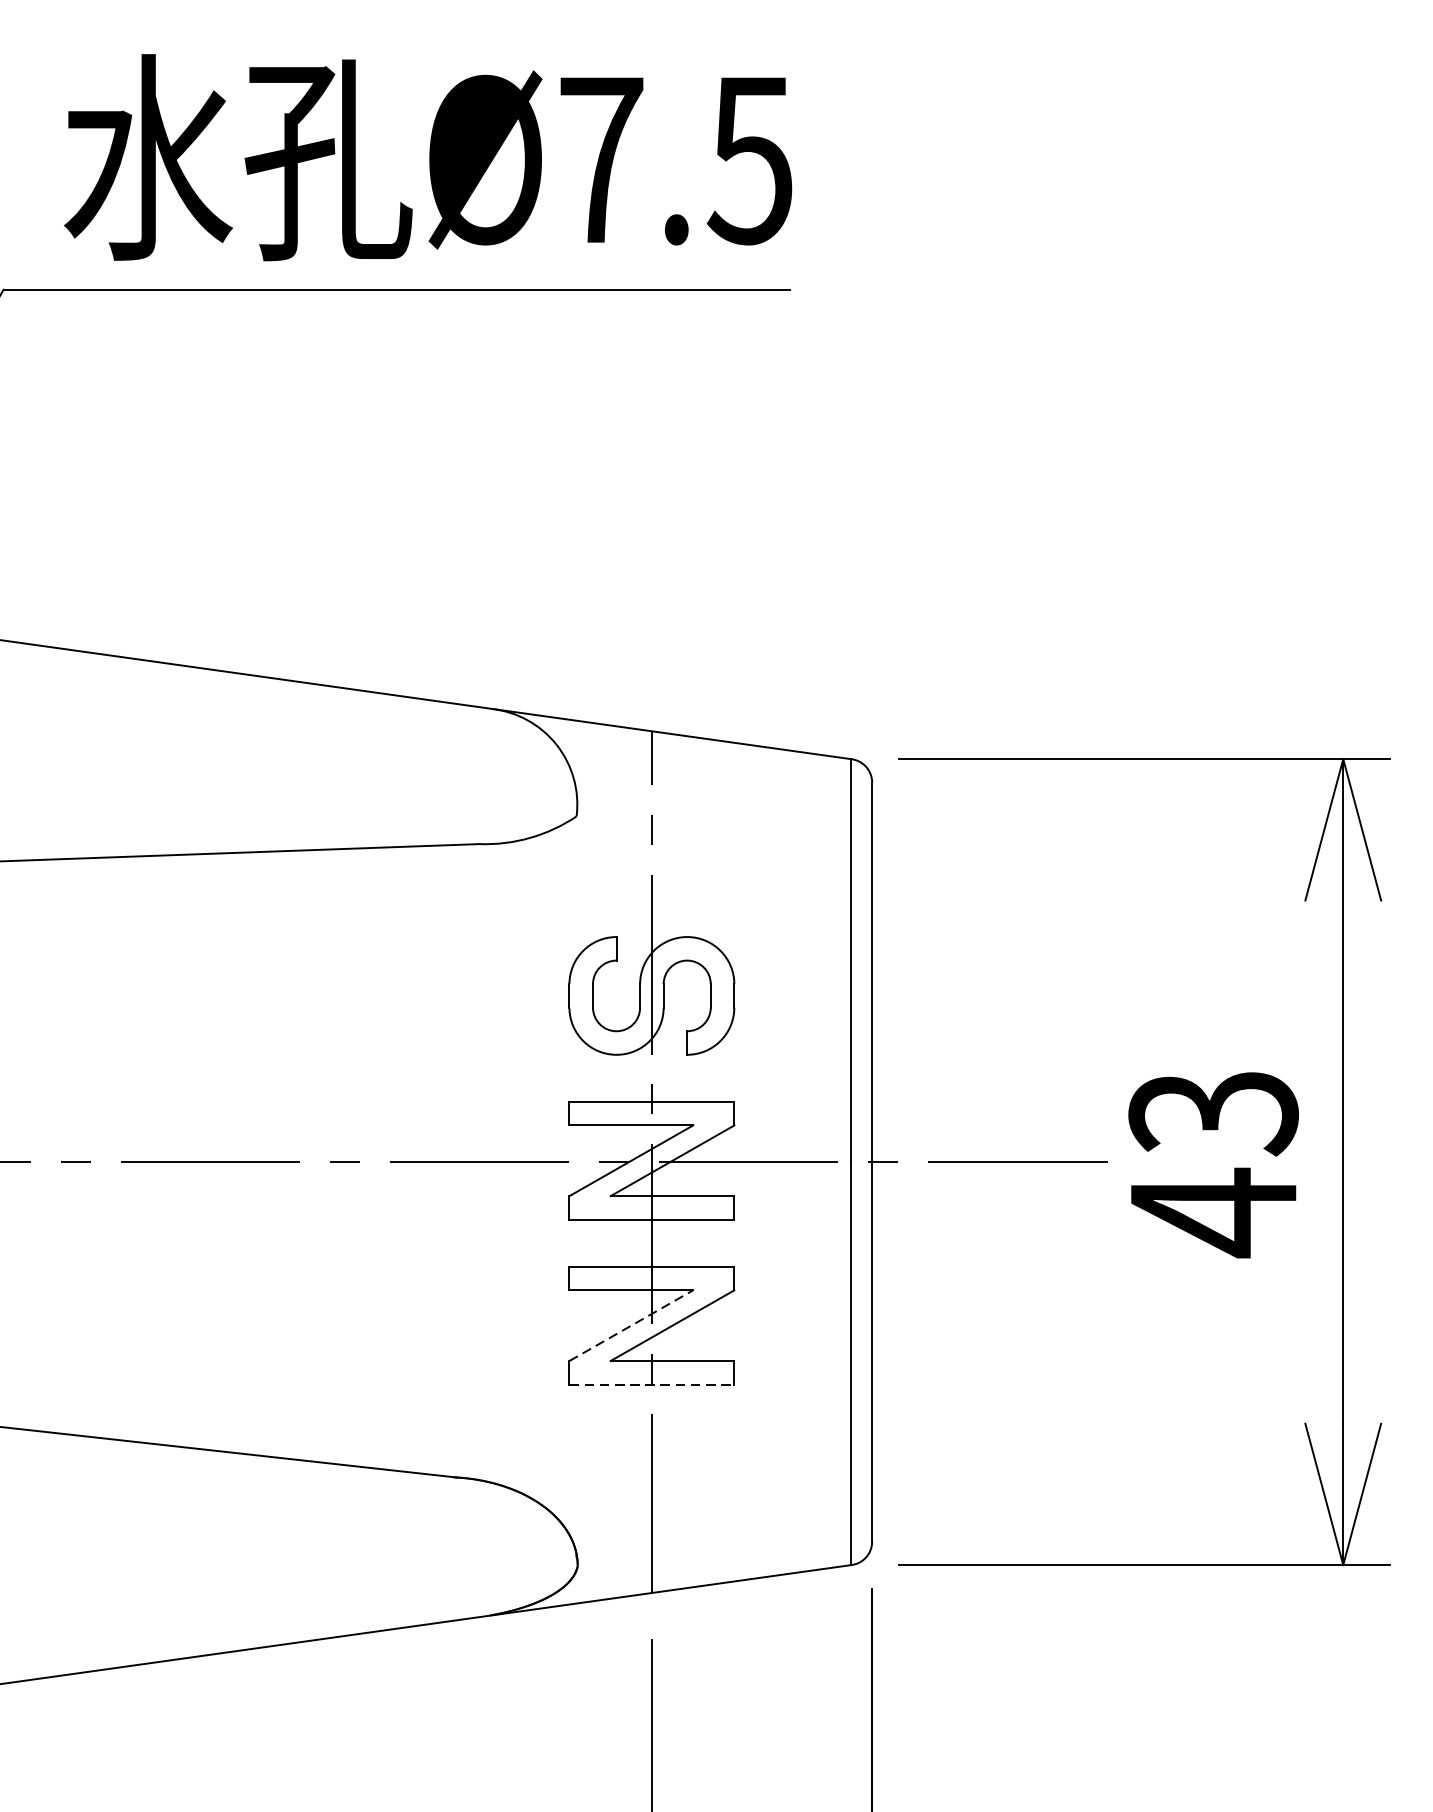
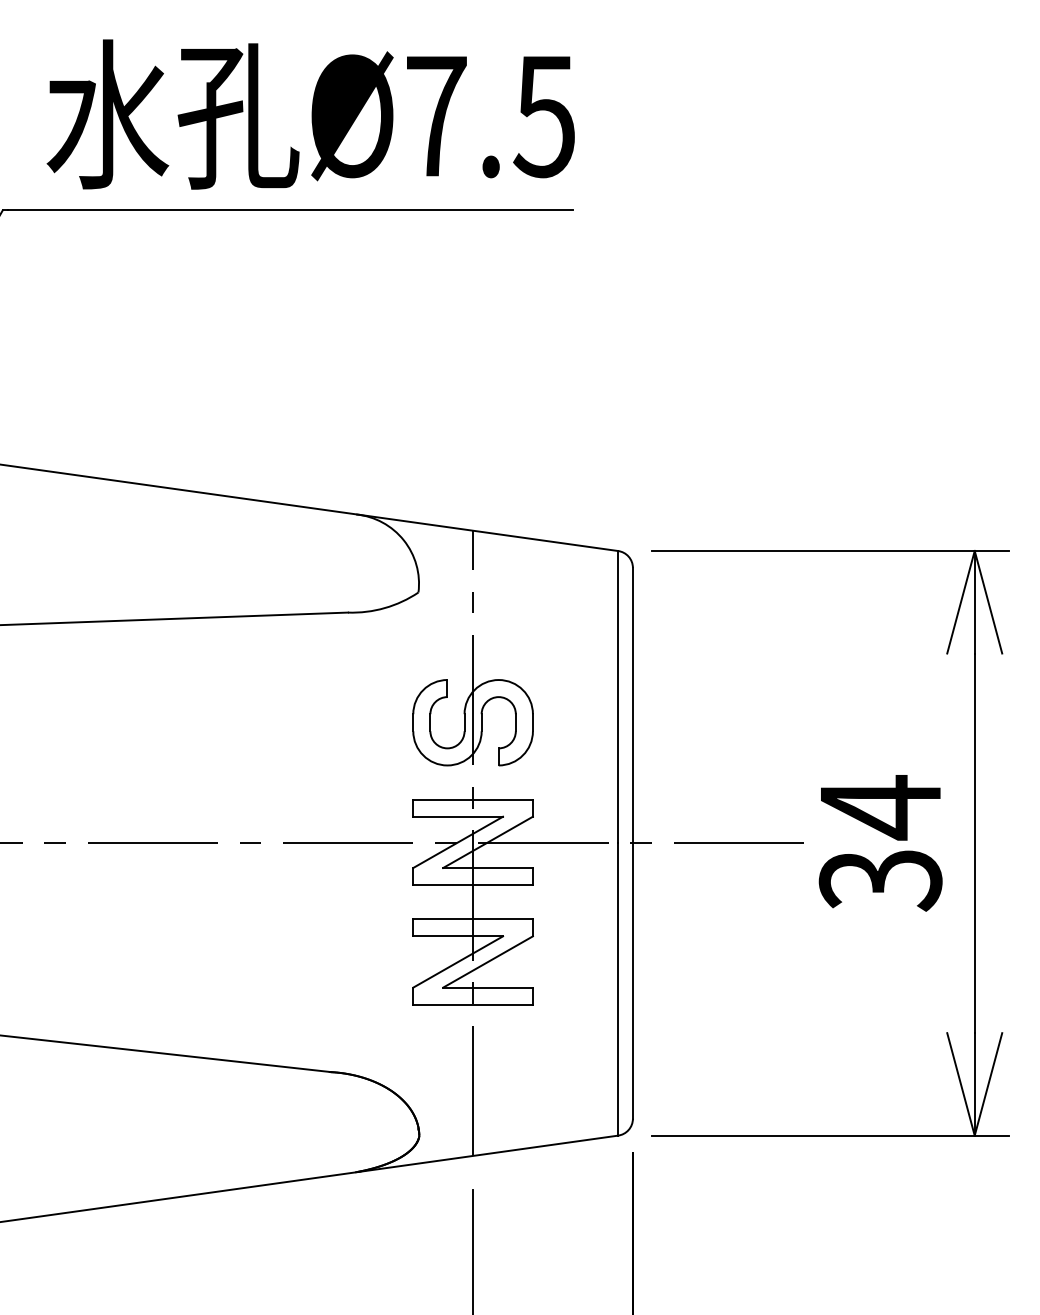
text: (1213, 1163) -> (880, 844), 43 -> 34
line: (631, 1326) -> (458, 962), dashed -> solid
line: (652, 1384) -> (473, 1004), dashed -> solid

